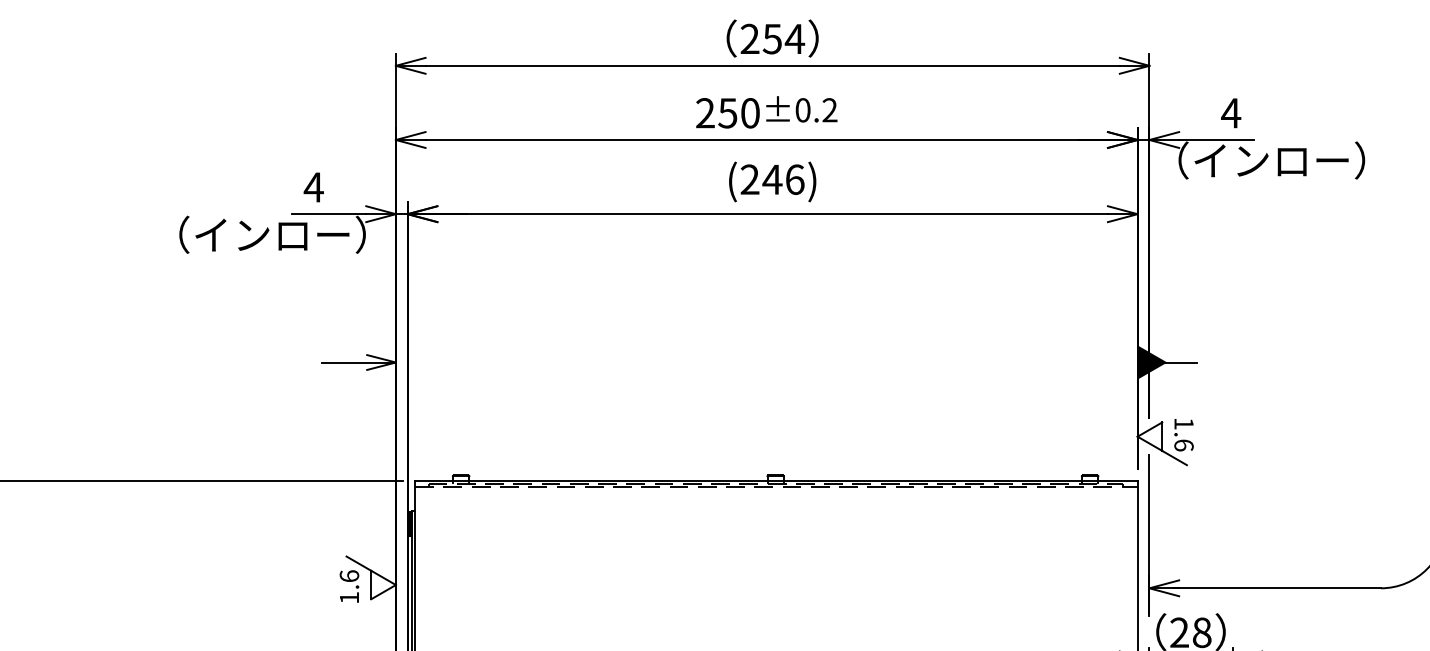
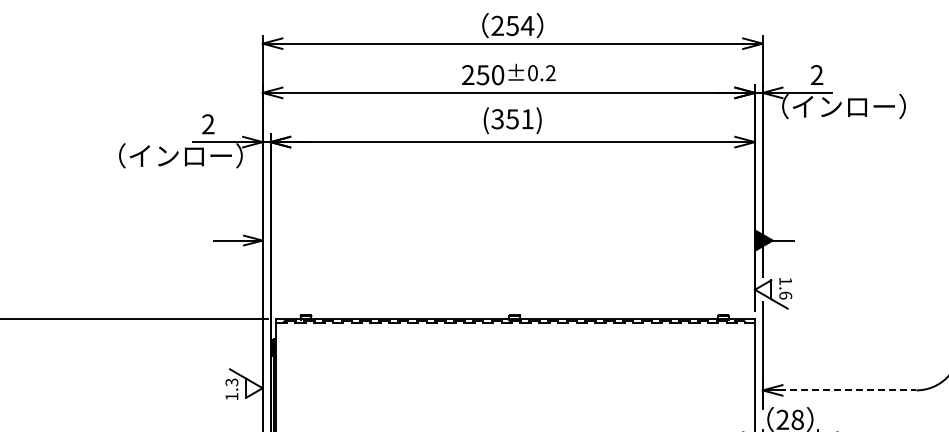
text: (1230, 112) -> (816, 74), 4 -> 2
text: (772, 180) -> (512, 119), (246) -> (351)
text: (312, 187) -> (207, 124), 4 -> 2
text: (348, 576) -> (231, 382), 1.6 -> 1.3
line: (1277, 588) -> (847, 390), solid -> dashed

